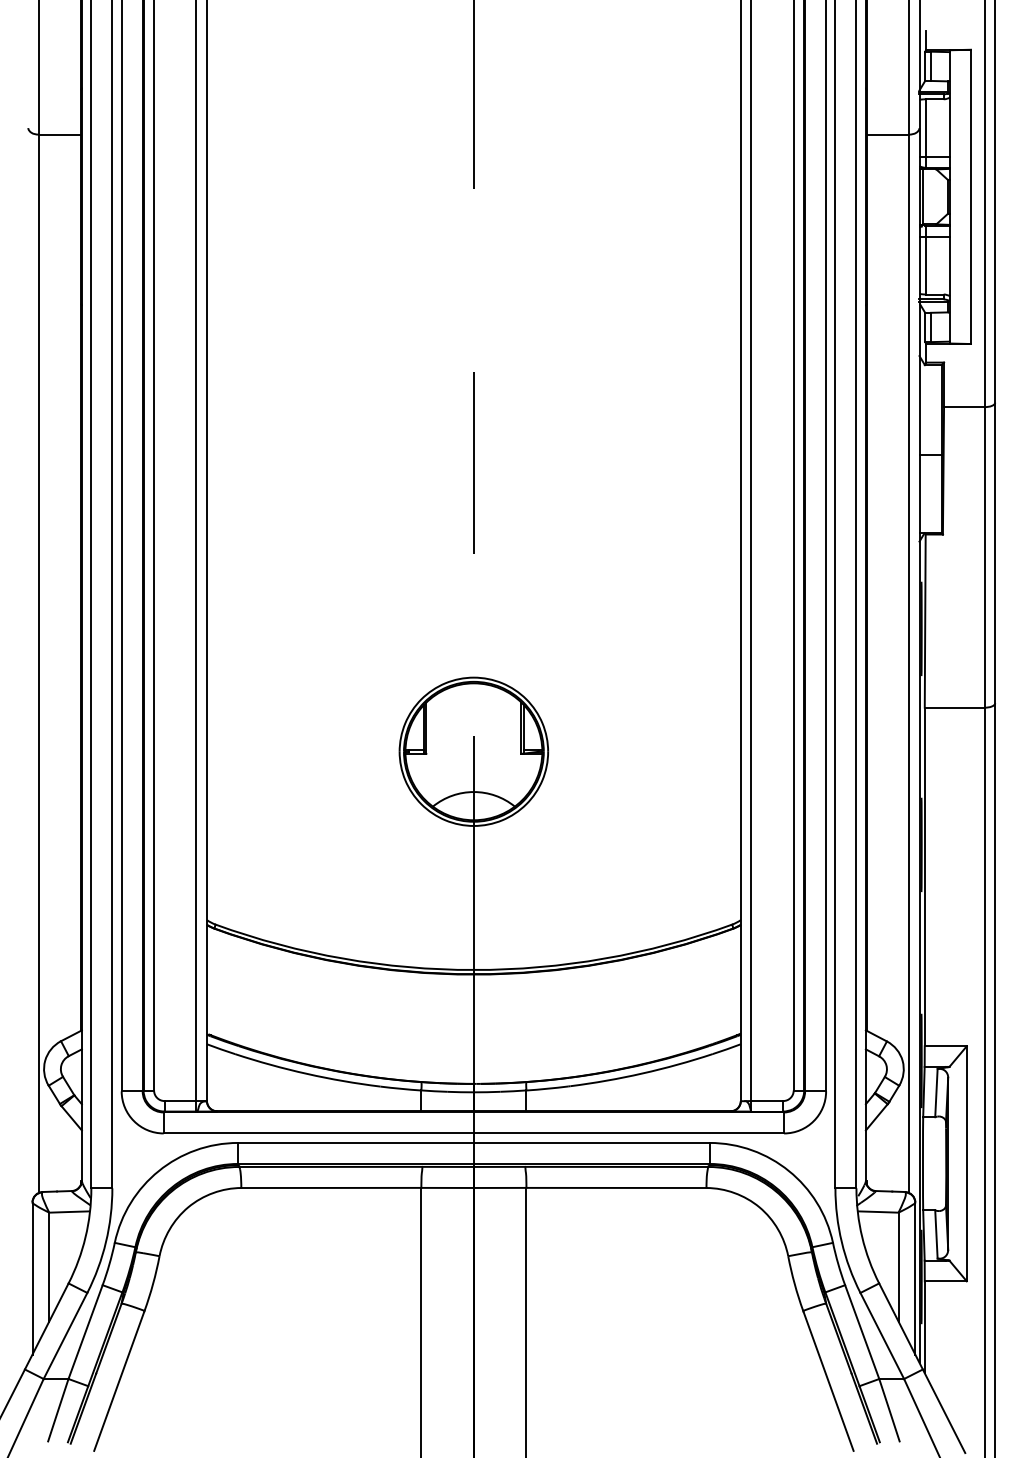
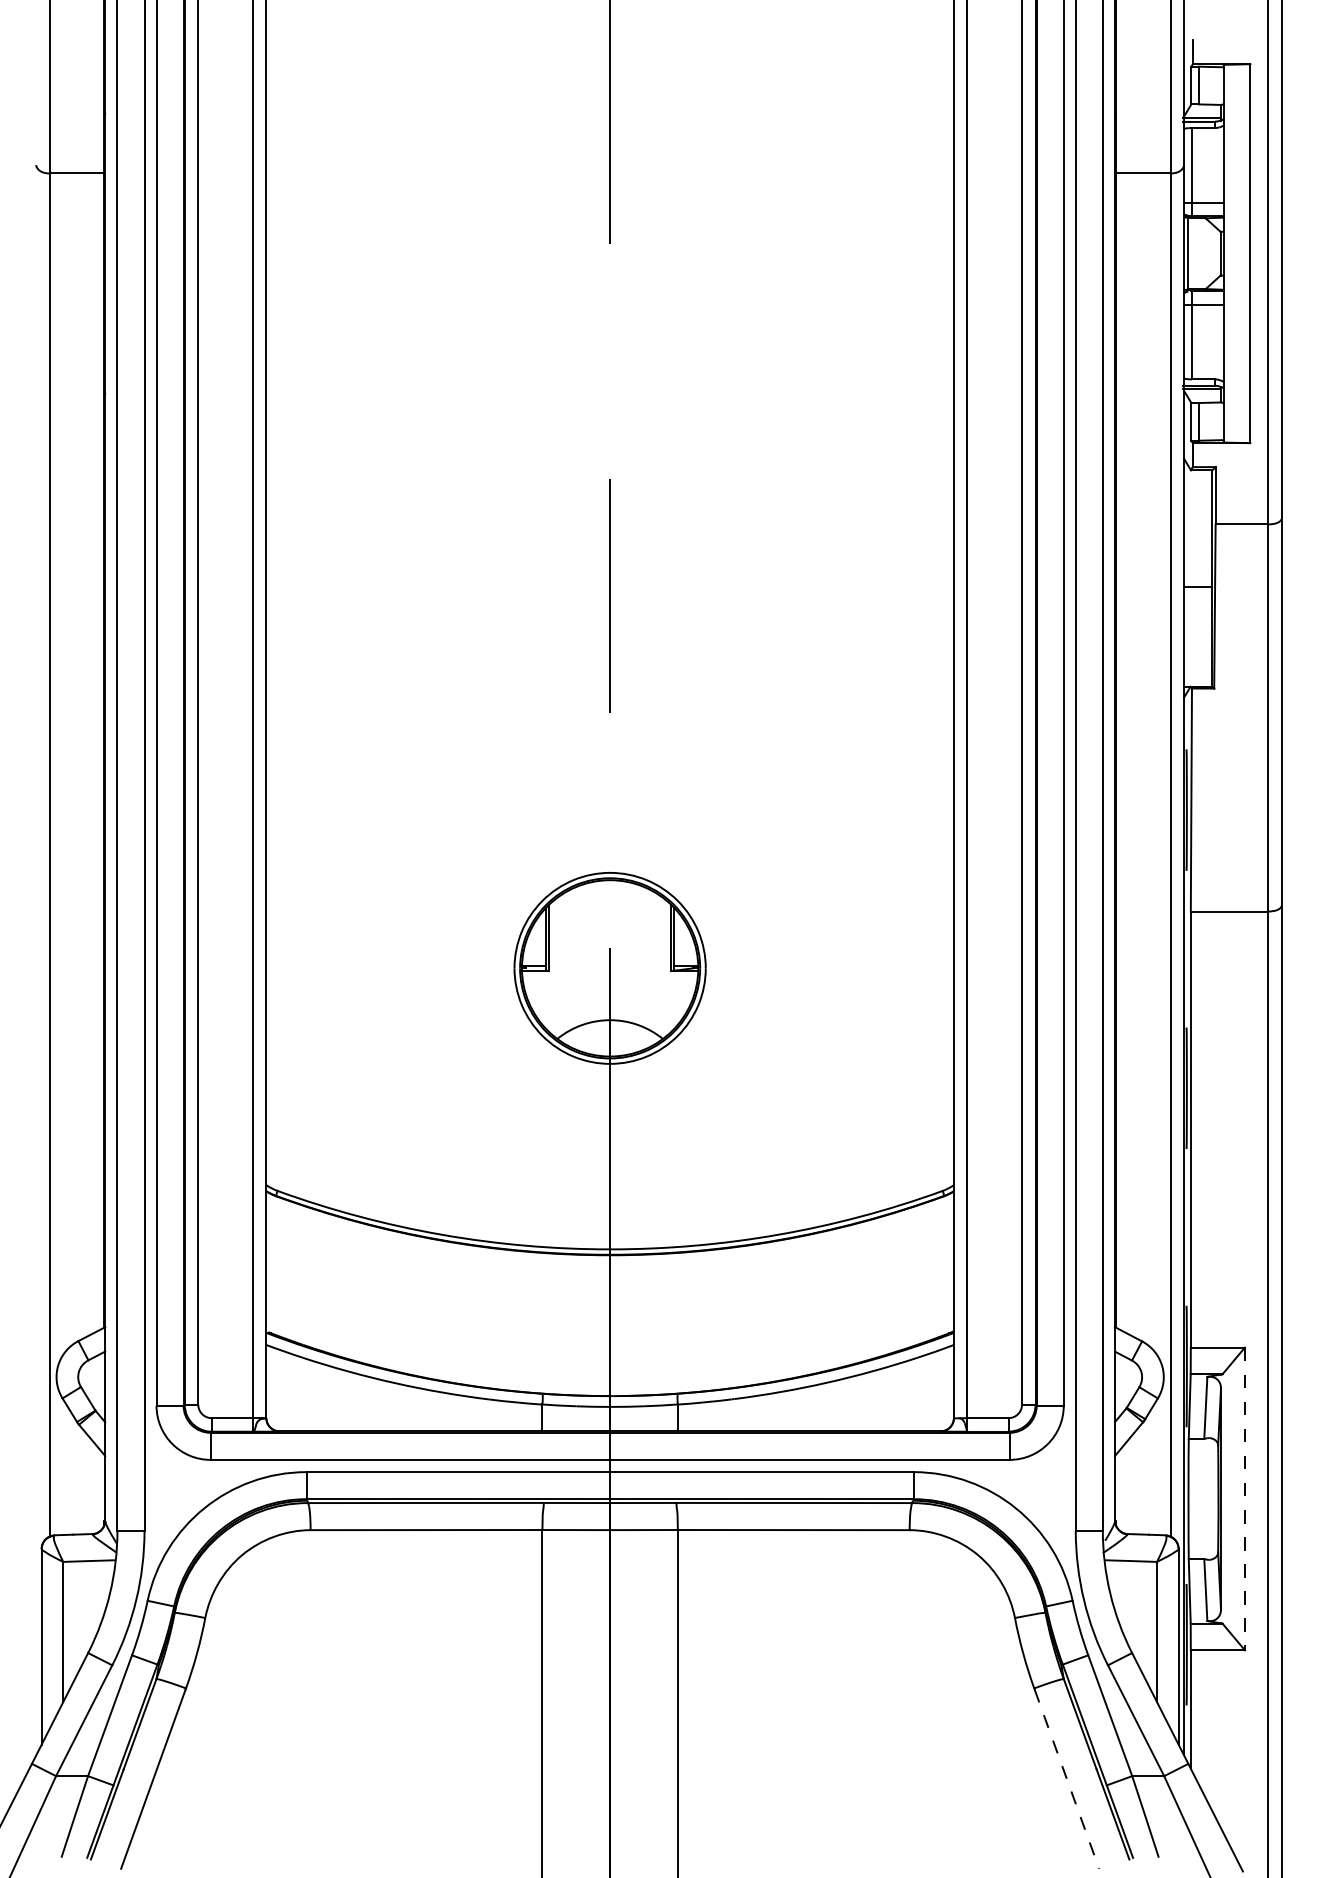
line: (966, 1163) -> (1244, 1498), solid -> dashed
line: (828, 1381) -> (1066, 1779), solid -> dashed

